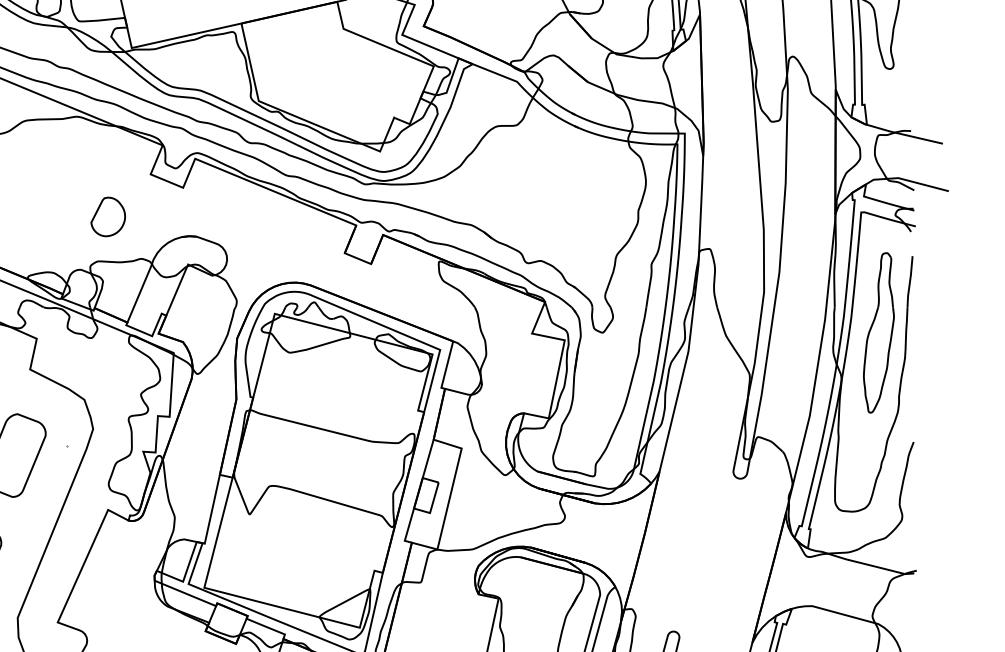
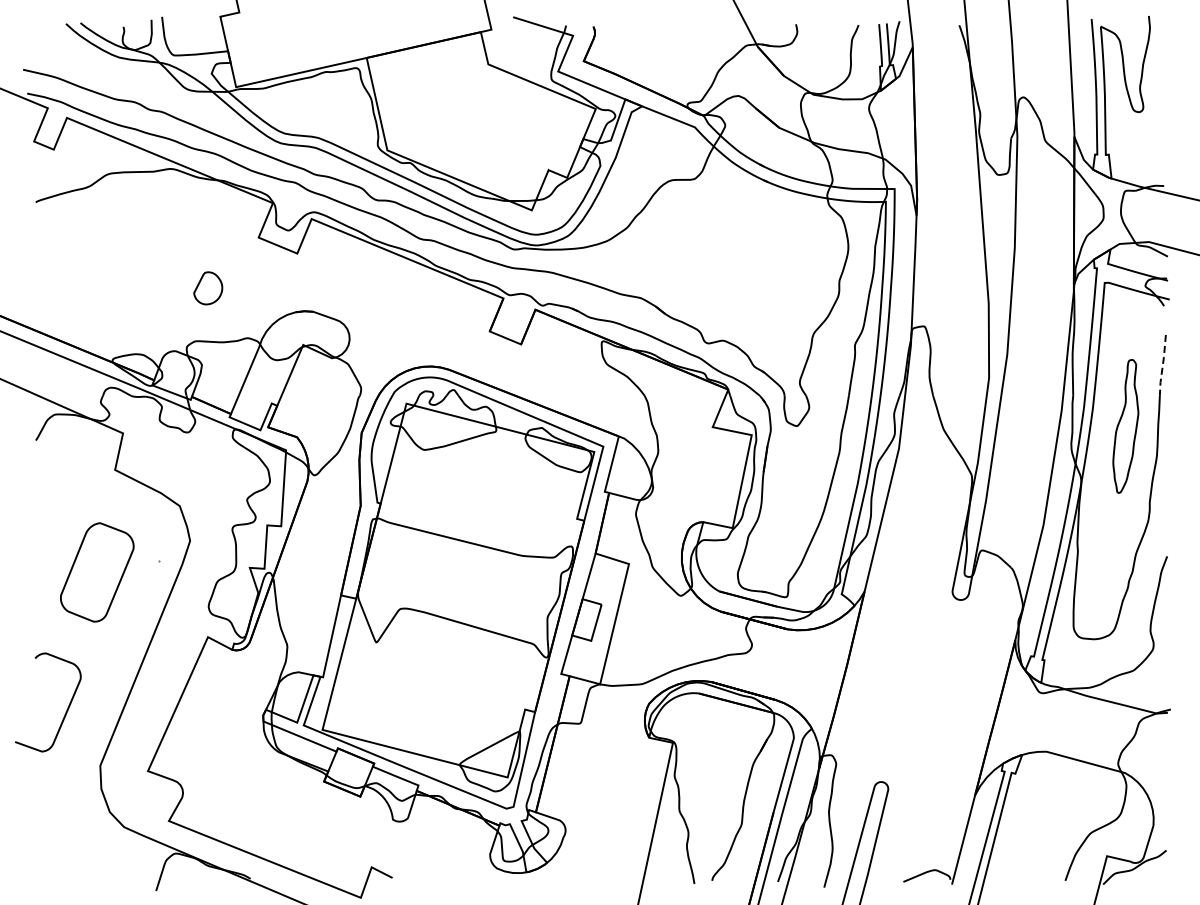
part: (108, 217) -> (208, 288), size x0.7
line: (909, 282) -> (1162, 366), solid -> dashed
part: (878, 333) -> (1125, 426), size x0.7

